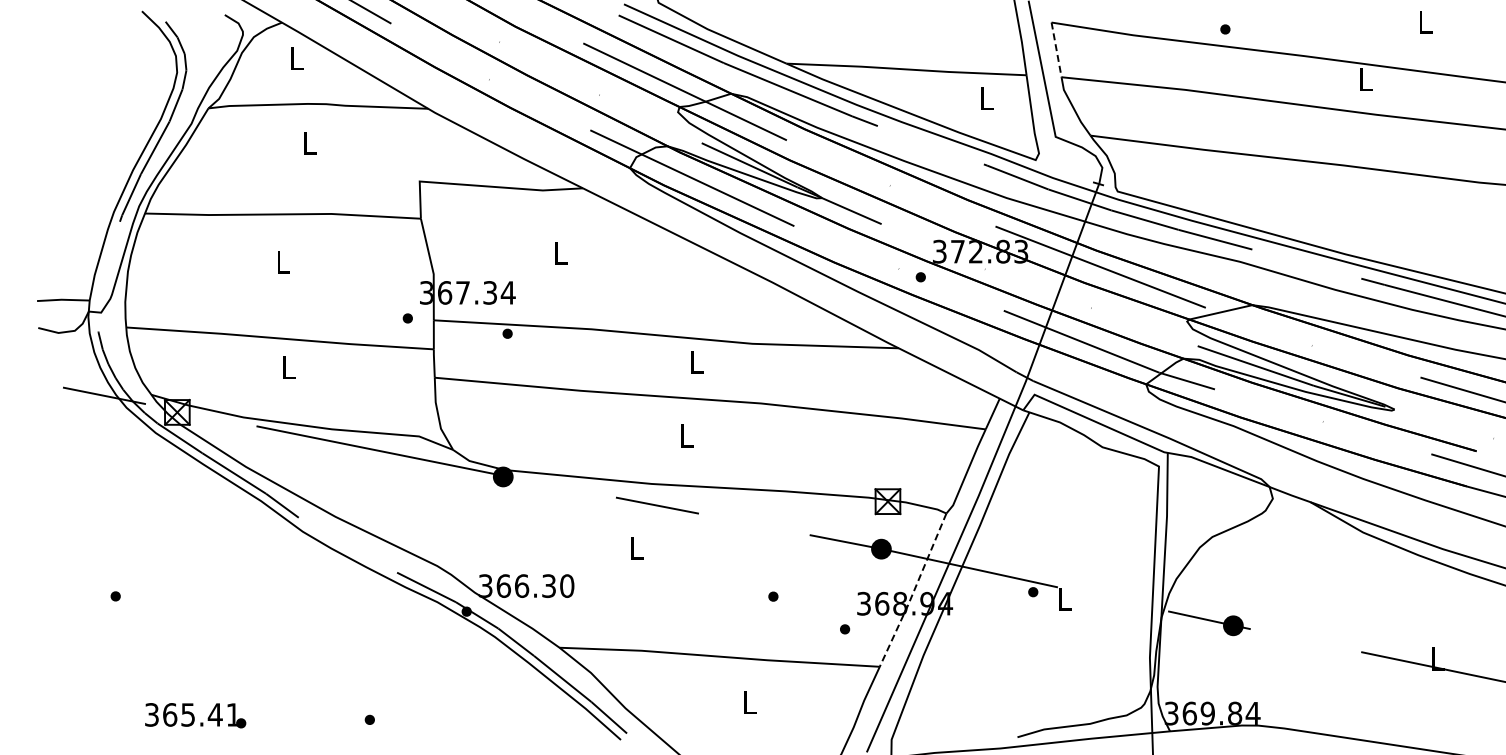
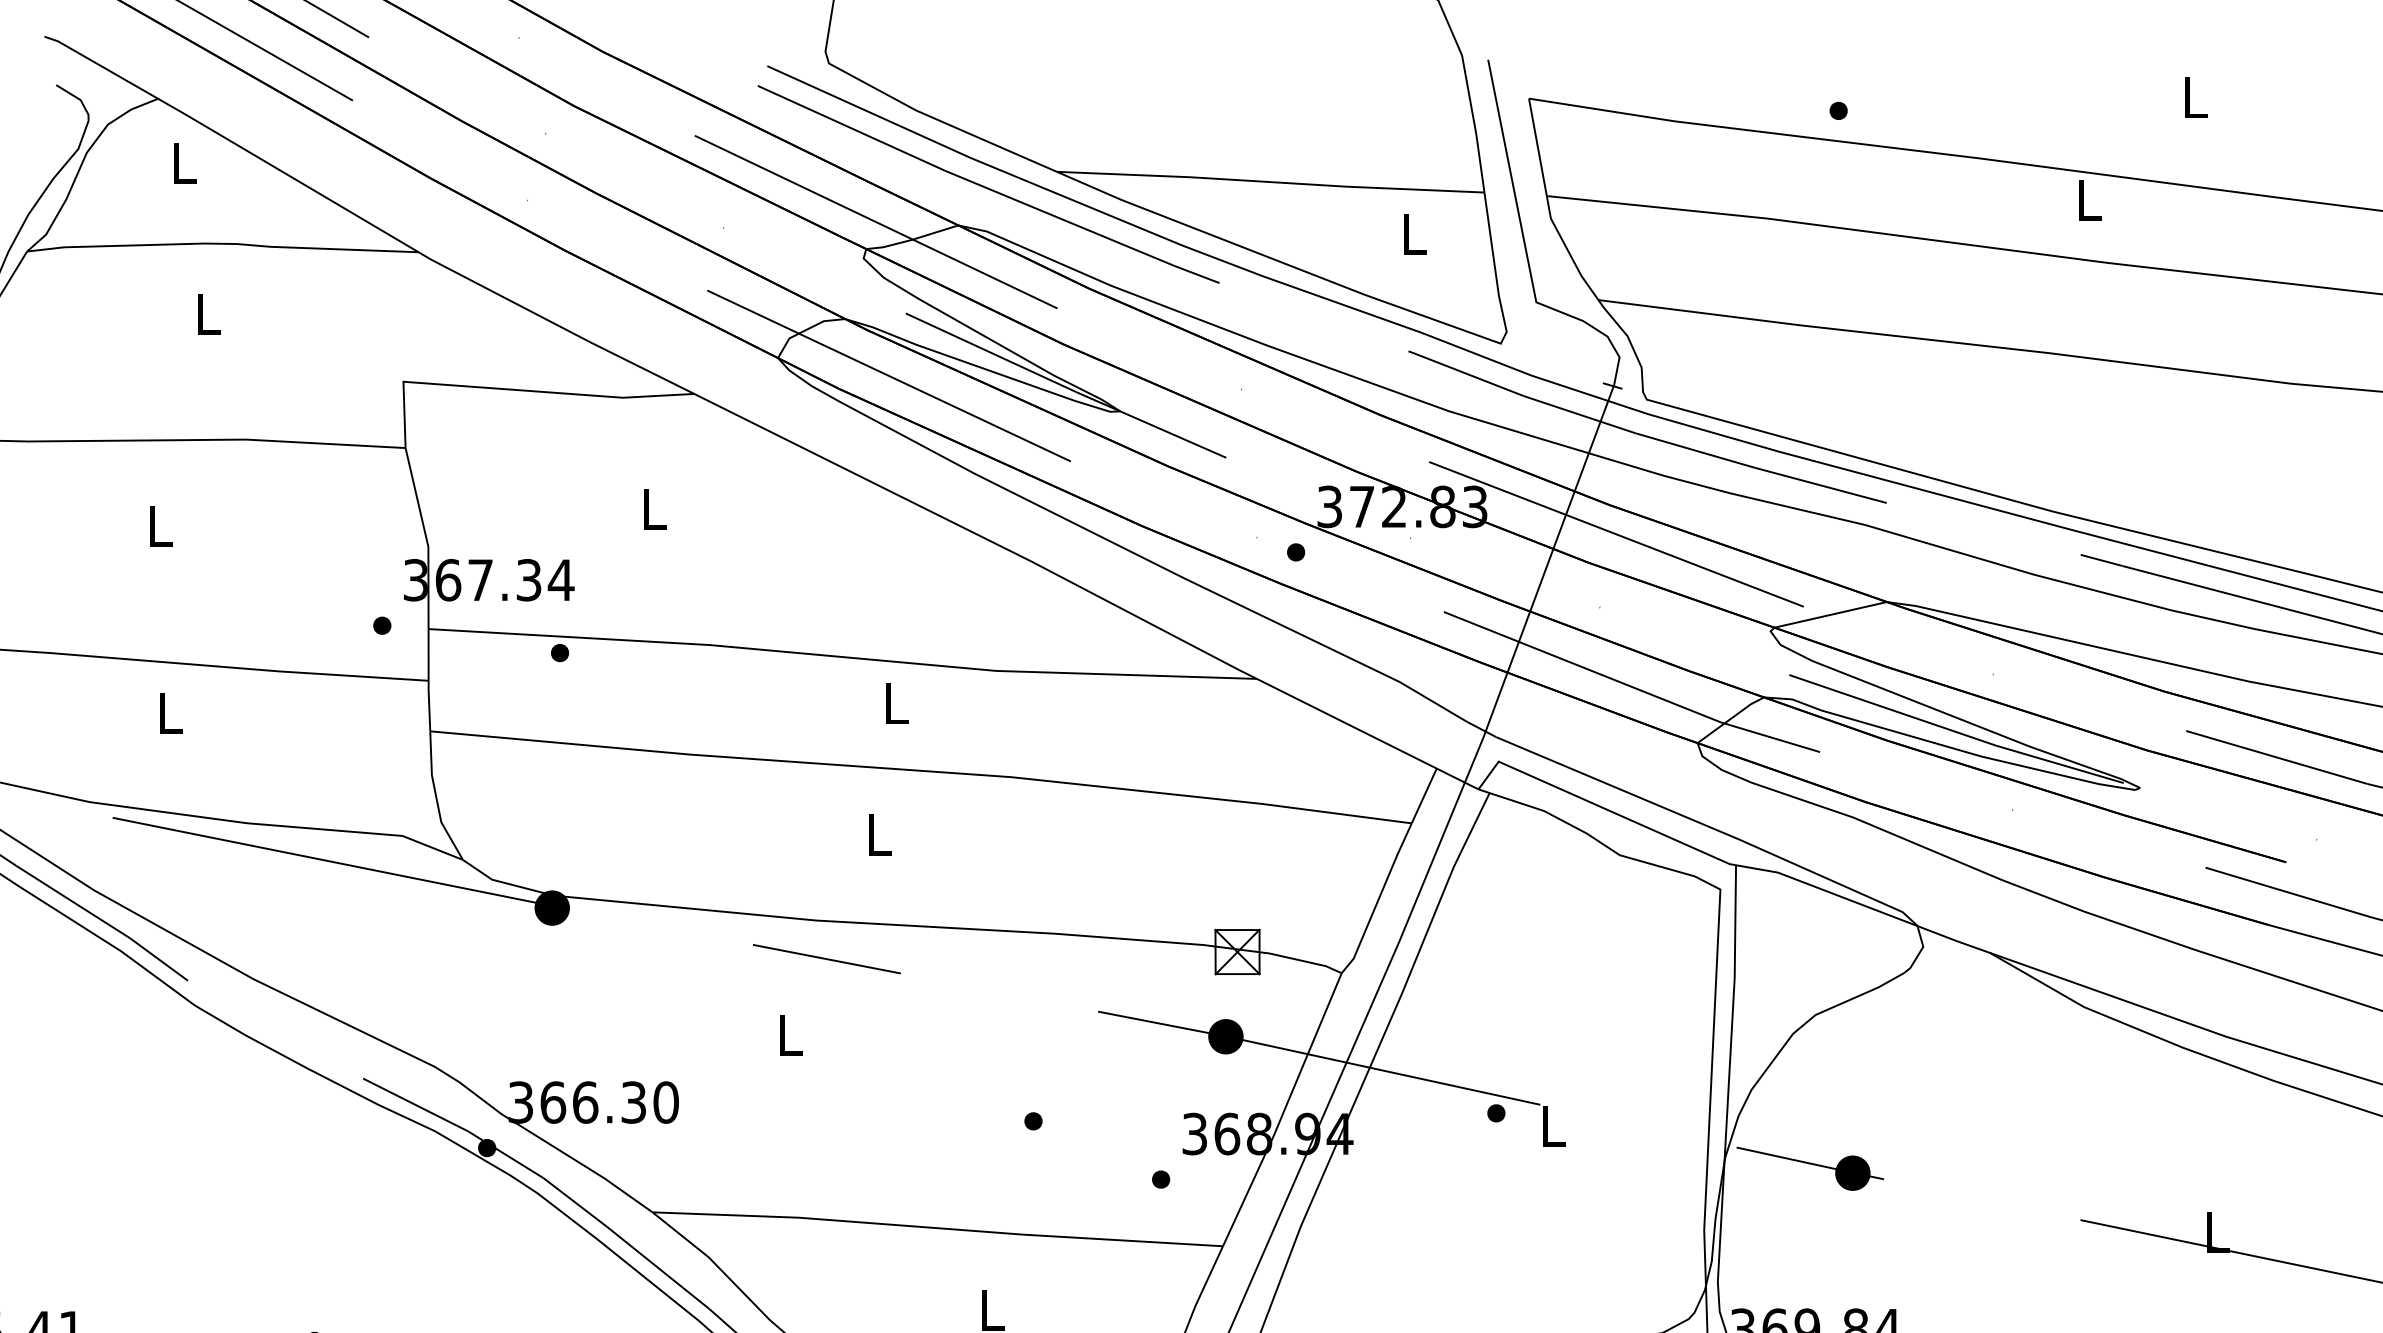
line: (1056, 49) -> (1537, 146), dashed -> solid
line: (913, 591) -> (1283, 1112), dashed -> solid

